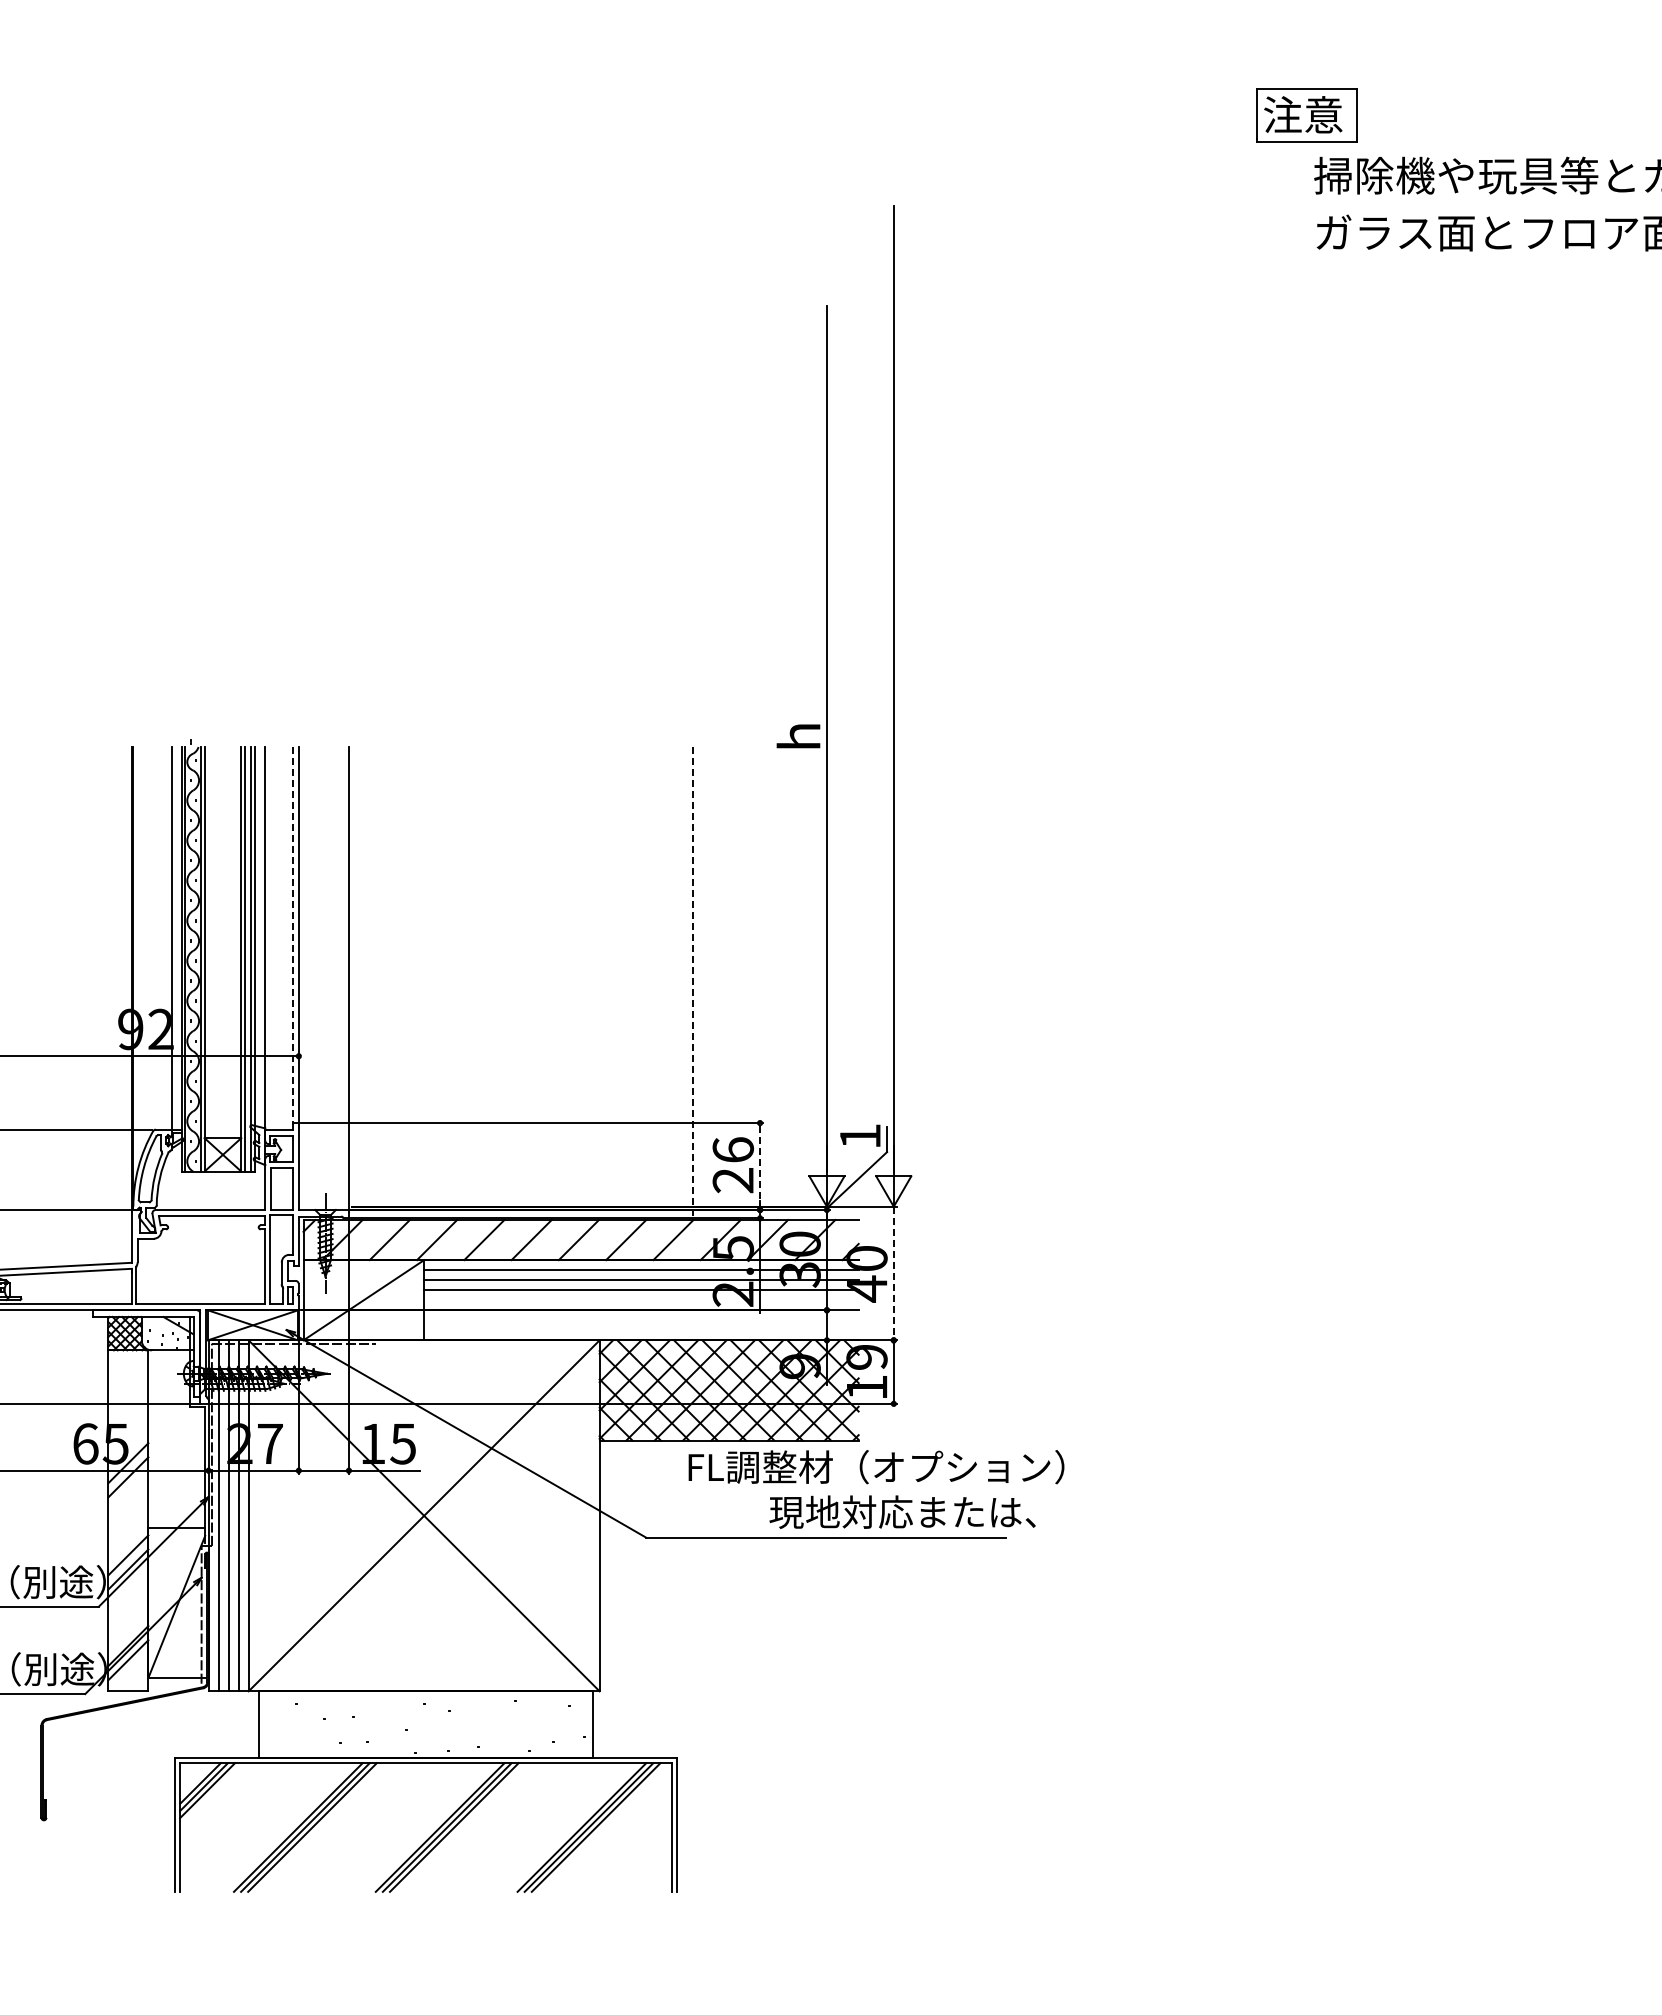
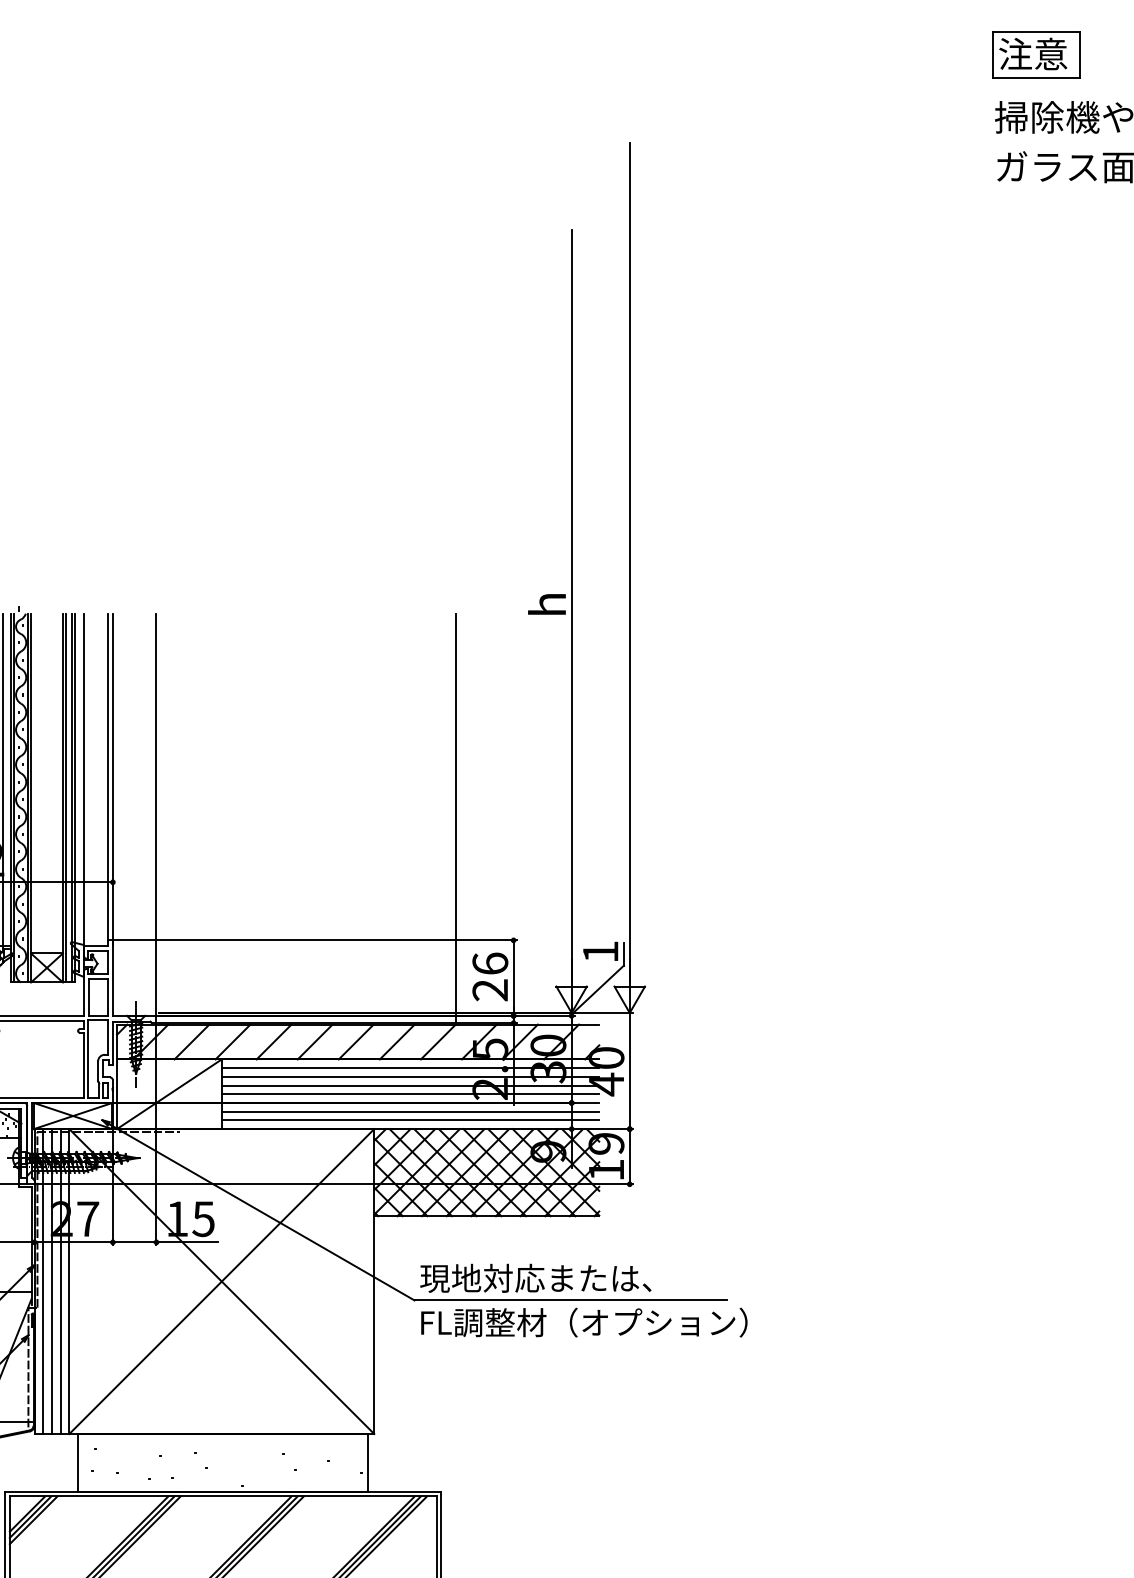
part: (1306, 115) -> (1036, 54), moved
line: (292, 935) -> (107, 777), dashed -> solid
line: (693, 982) -> (455, 818), dashed -> solid
line: (760, 1166) -> (513, 978), dashed -> solid
line: (893, 1273) -> (629, 1071), dashed -> solid
line: (641, 1300) -> (410, 1094), added
line: (641, 1320) -> (410, 1111), added
line: (641, 1330) -> (410, 1120), added
text: (876, 1467) -> (584, 1322), moved
text: (902, 1511) -> (535, 1277), moved

